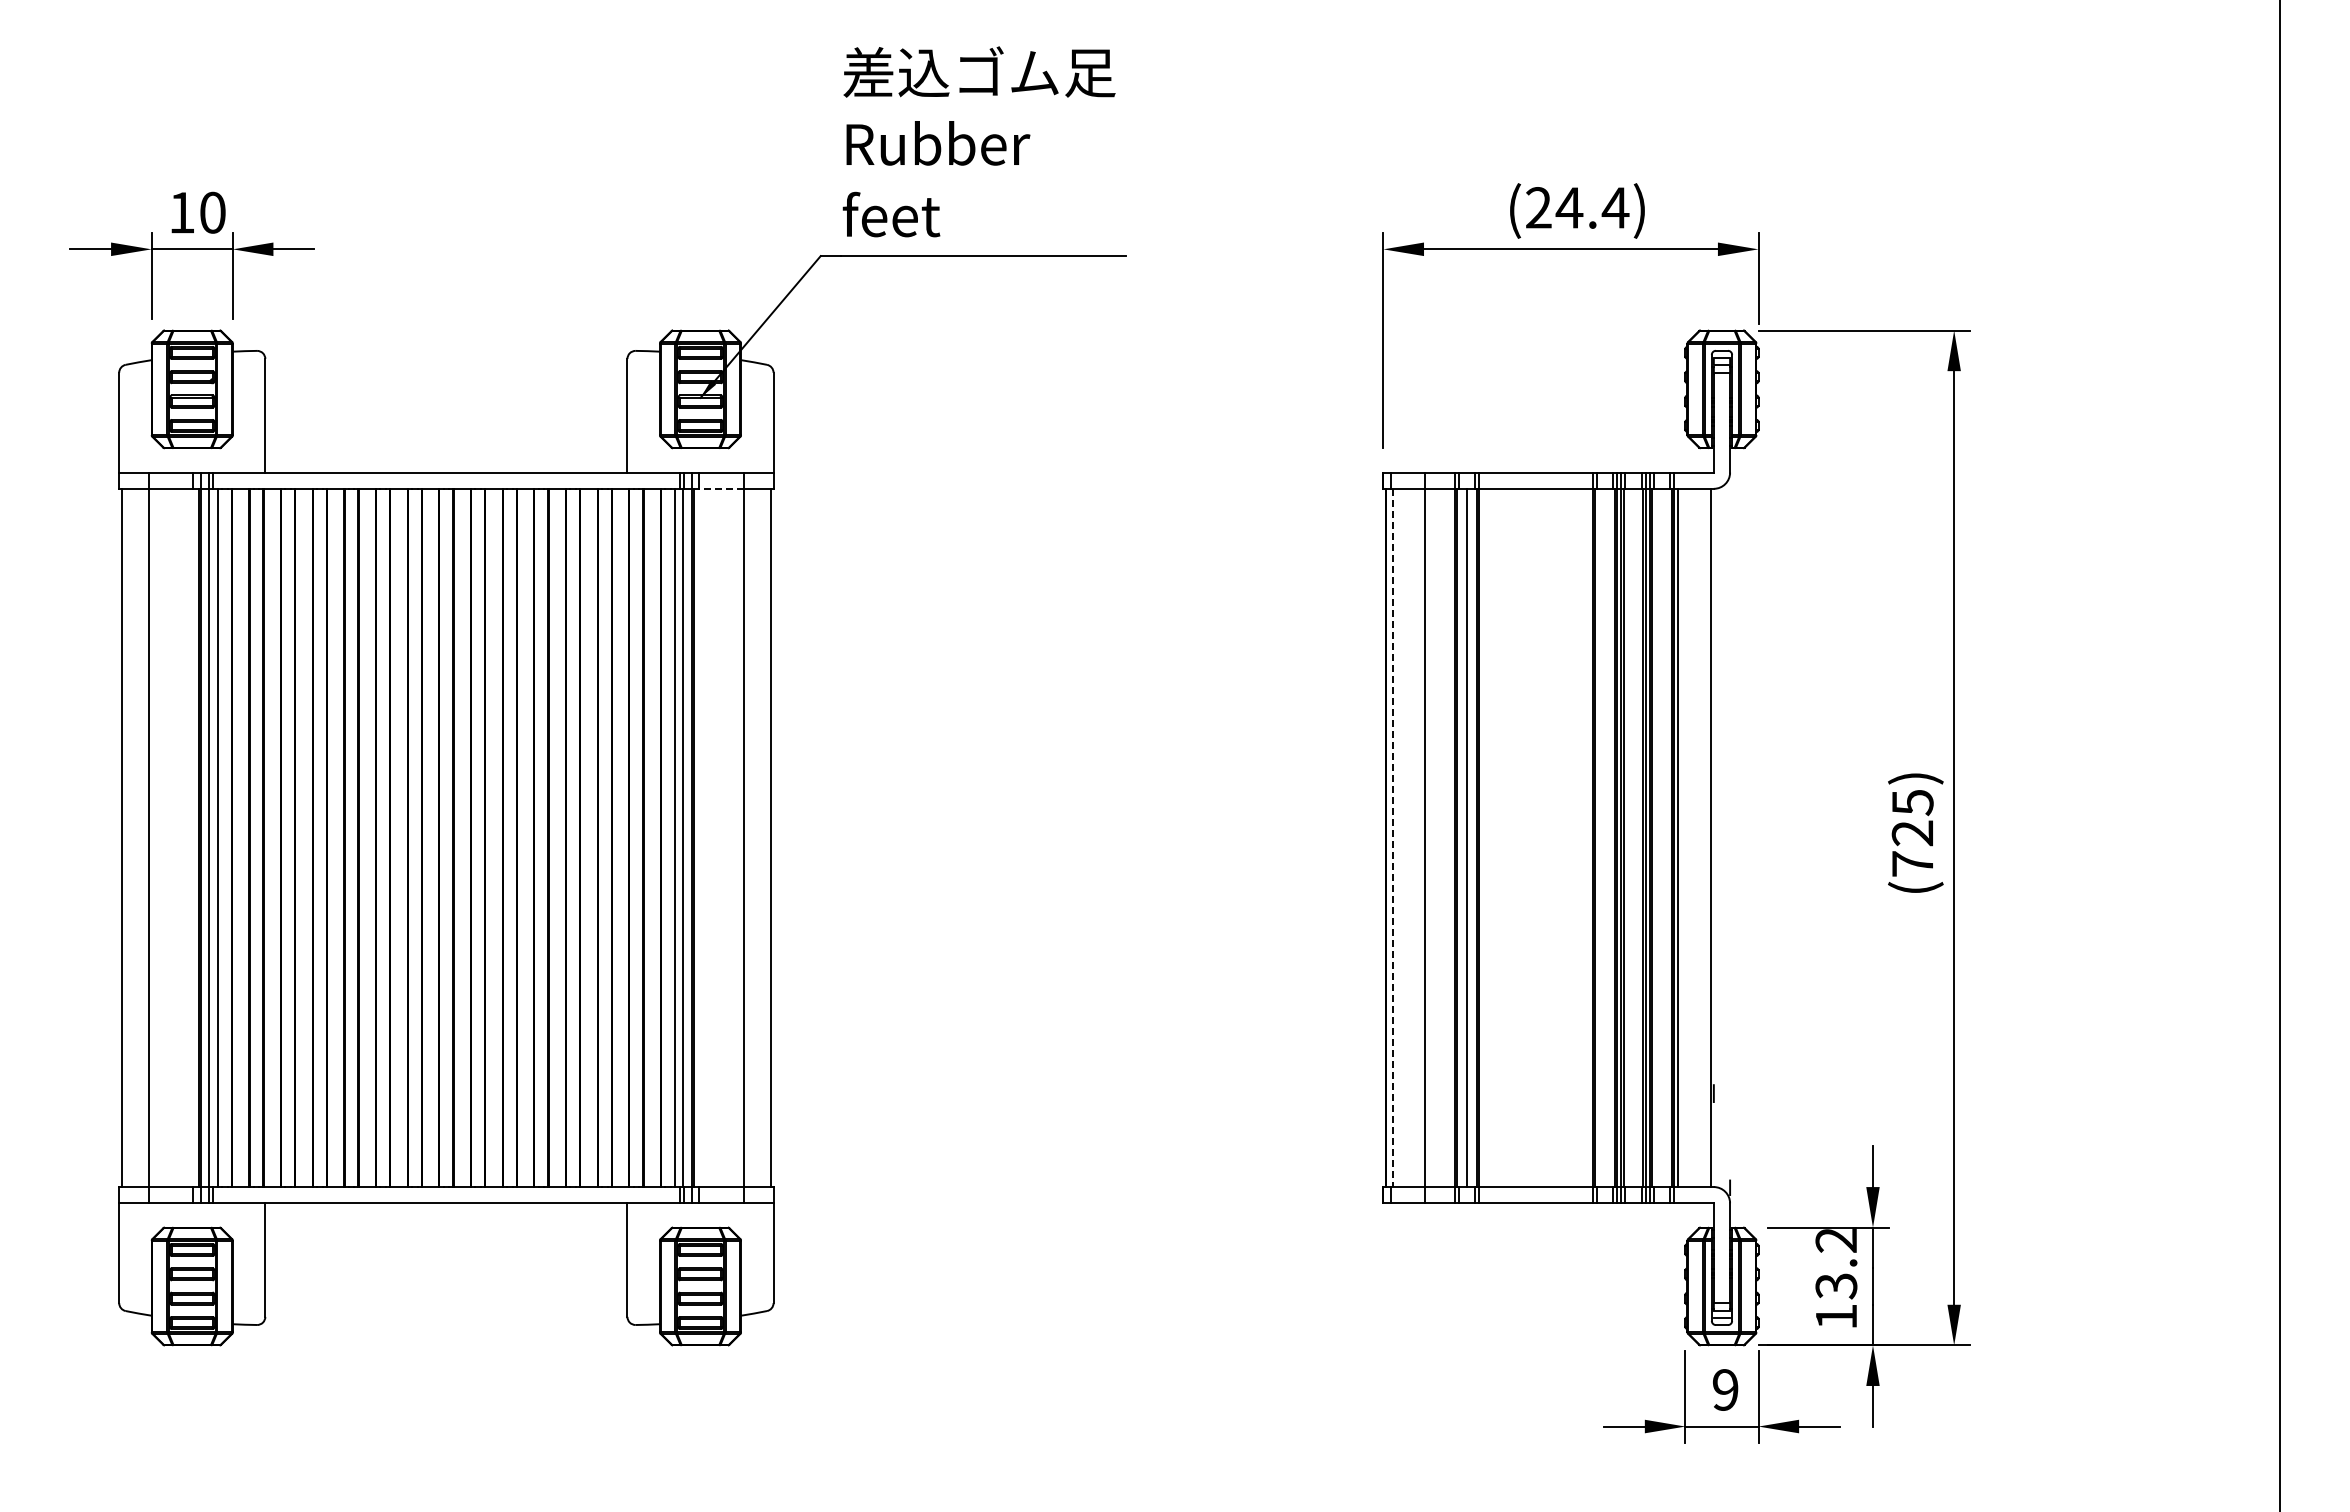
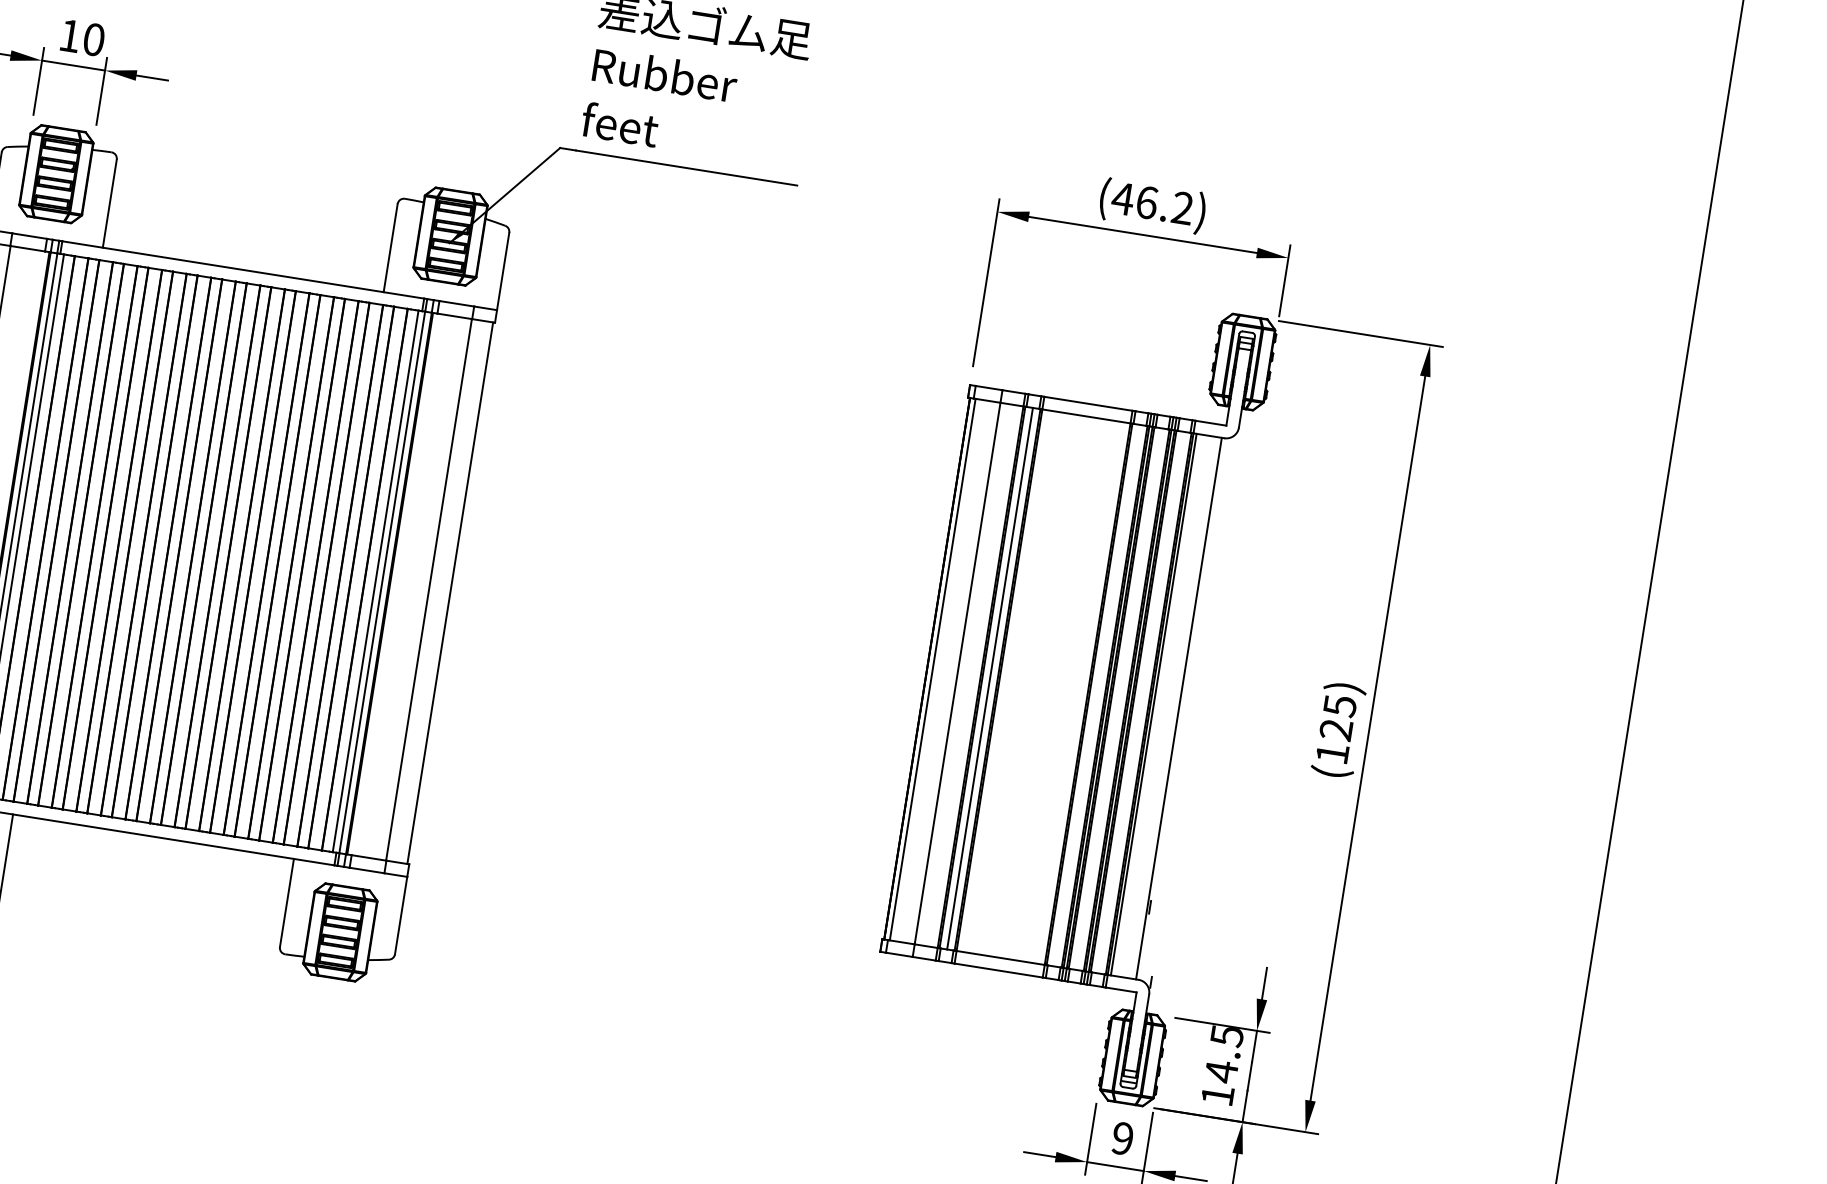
text: (1576, 207) -> (1152, 203), (24.4) -> (46.2)
line: (721, 488) -> (454, 316), dashed -> solid
line: (1393, 838) -> (932, 670), dashed -> solid
text: (1912, 863) -> (1332, 753), (725) -> (125)
text: (1836, 1264) -> (1224, 1054), 13.2 -> 14.5

